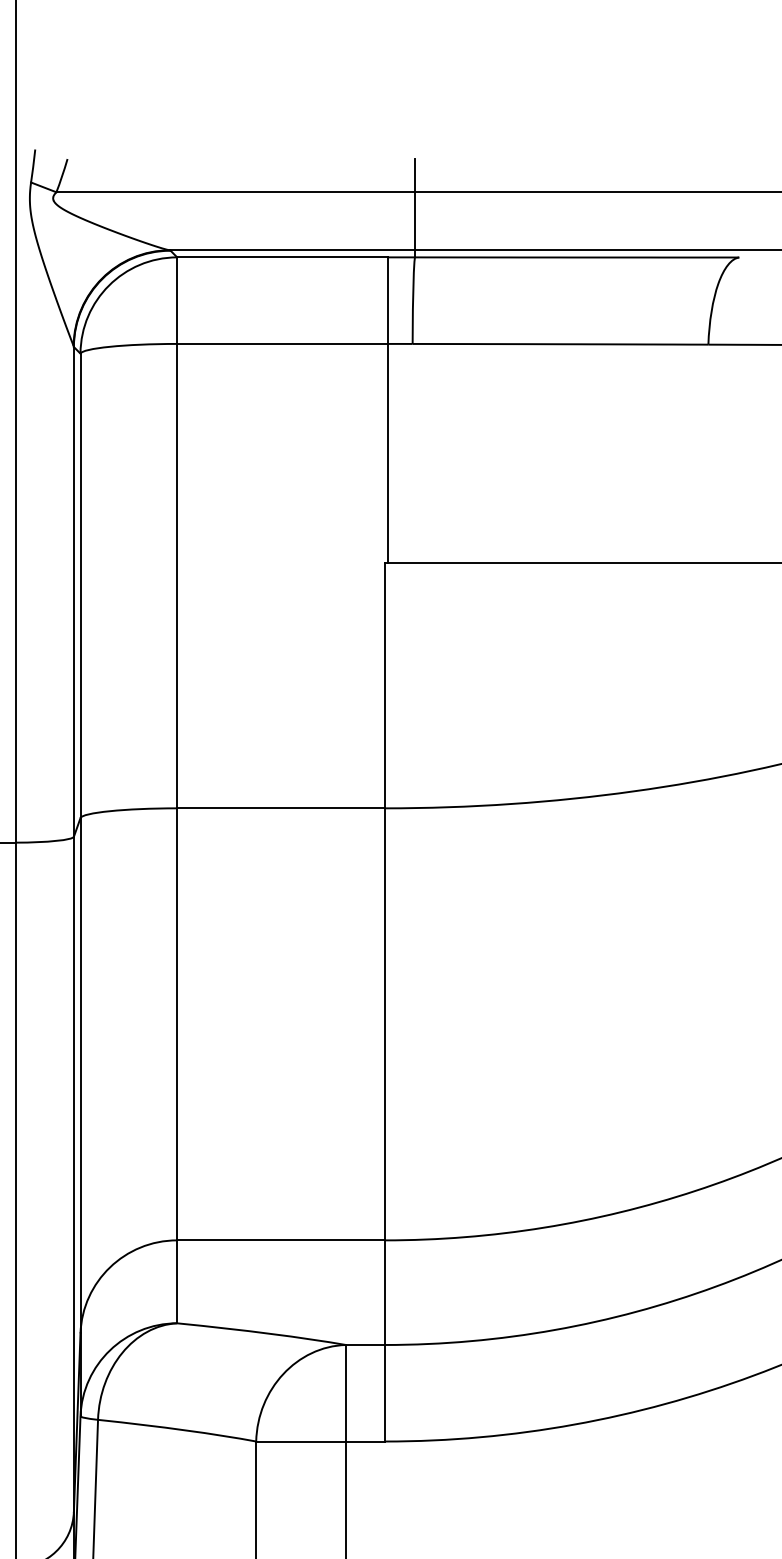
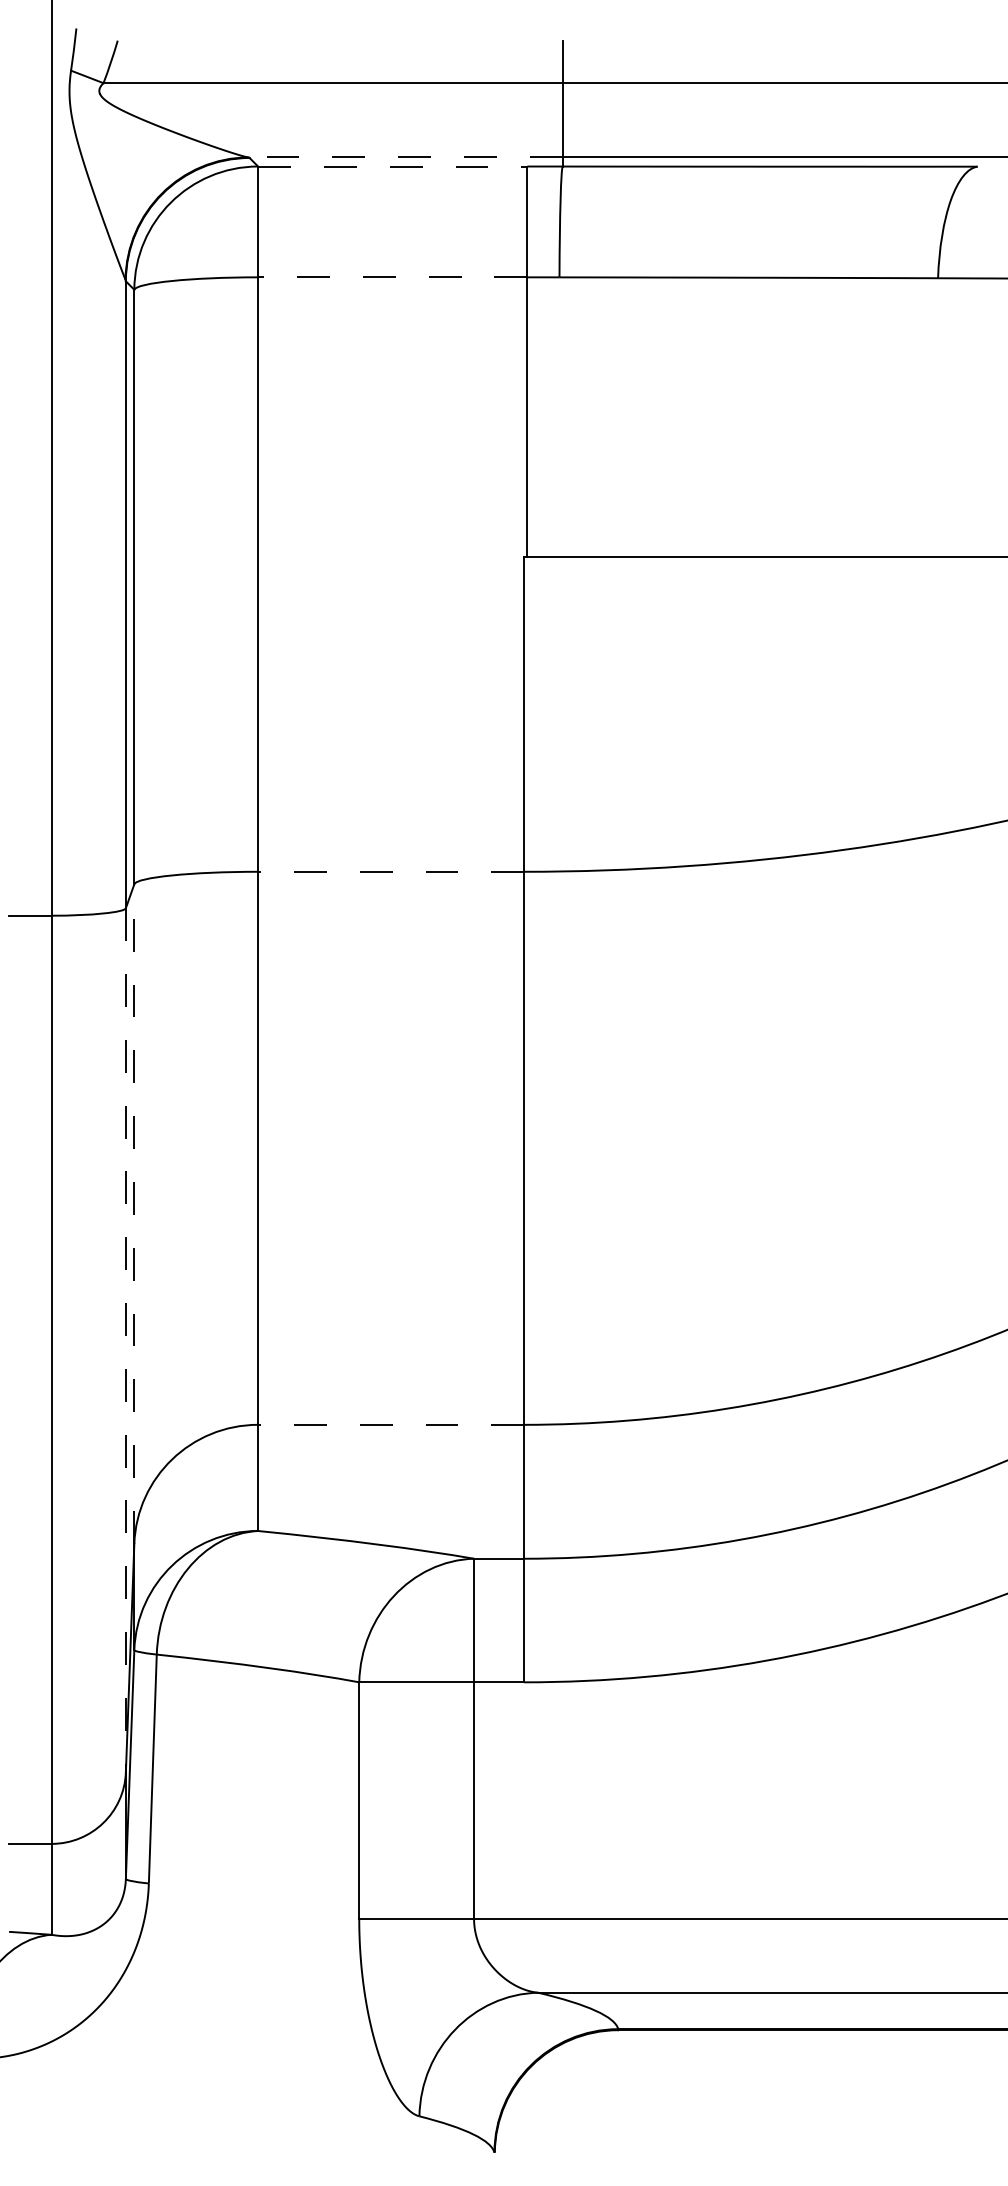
line: (292, 250) -> (405, 157), solid -> dashed
line: (282, 257) -> (392, 166), solid -> dashed
line: (282, 344) -> (392, 277), solid -> dashed
line: (280, 808) -> (390, 871), solid -> dashed
line: (80, 1076) -> (134, 1214), solid -> dashed
line: (73, 1174) -> (125, 1340), solid -> dashed
line: (280, 1240) -> (390, 1424), solid -> dashed

